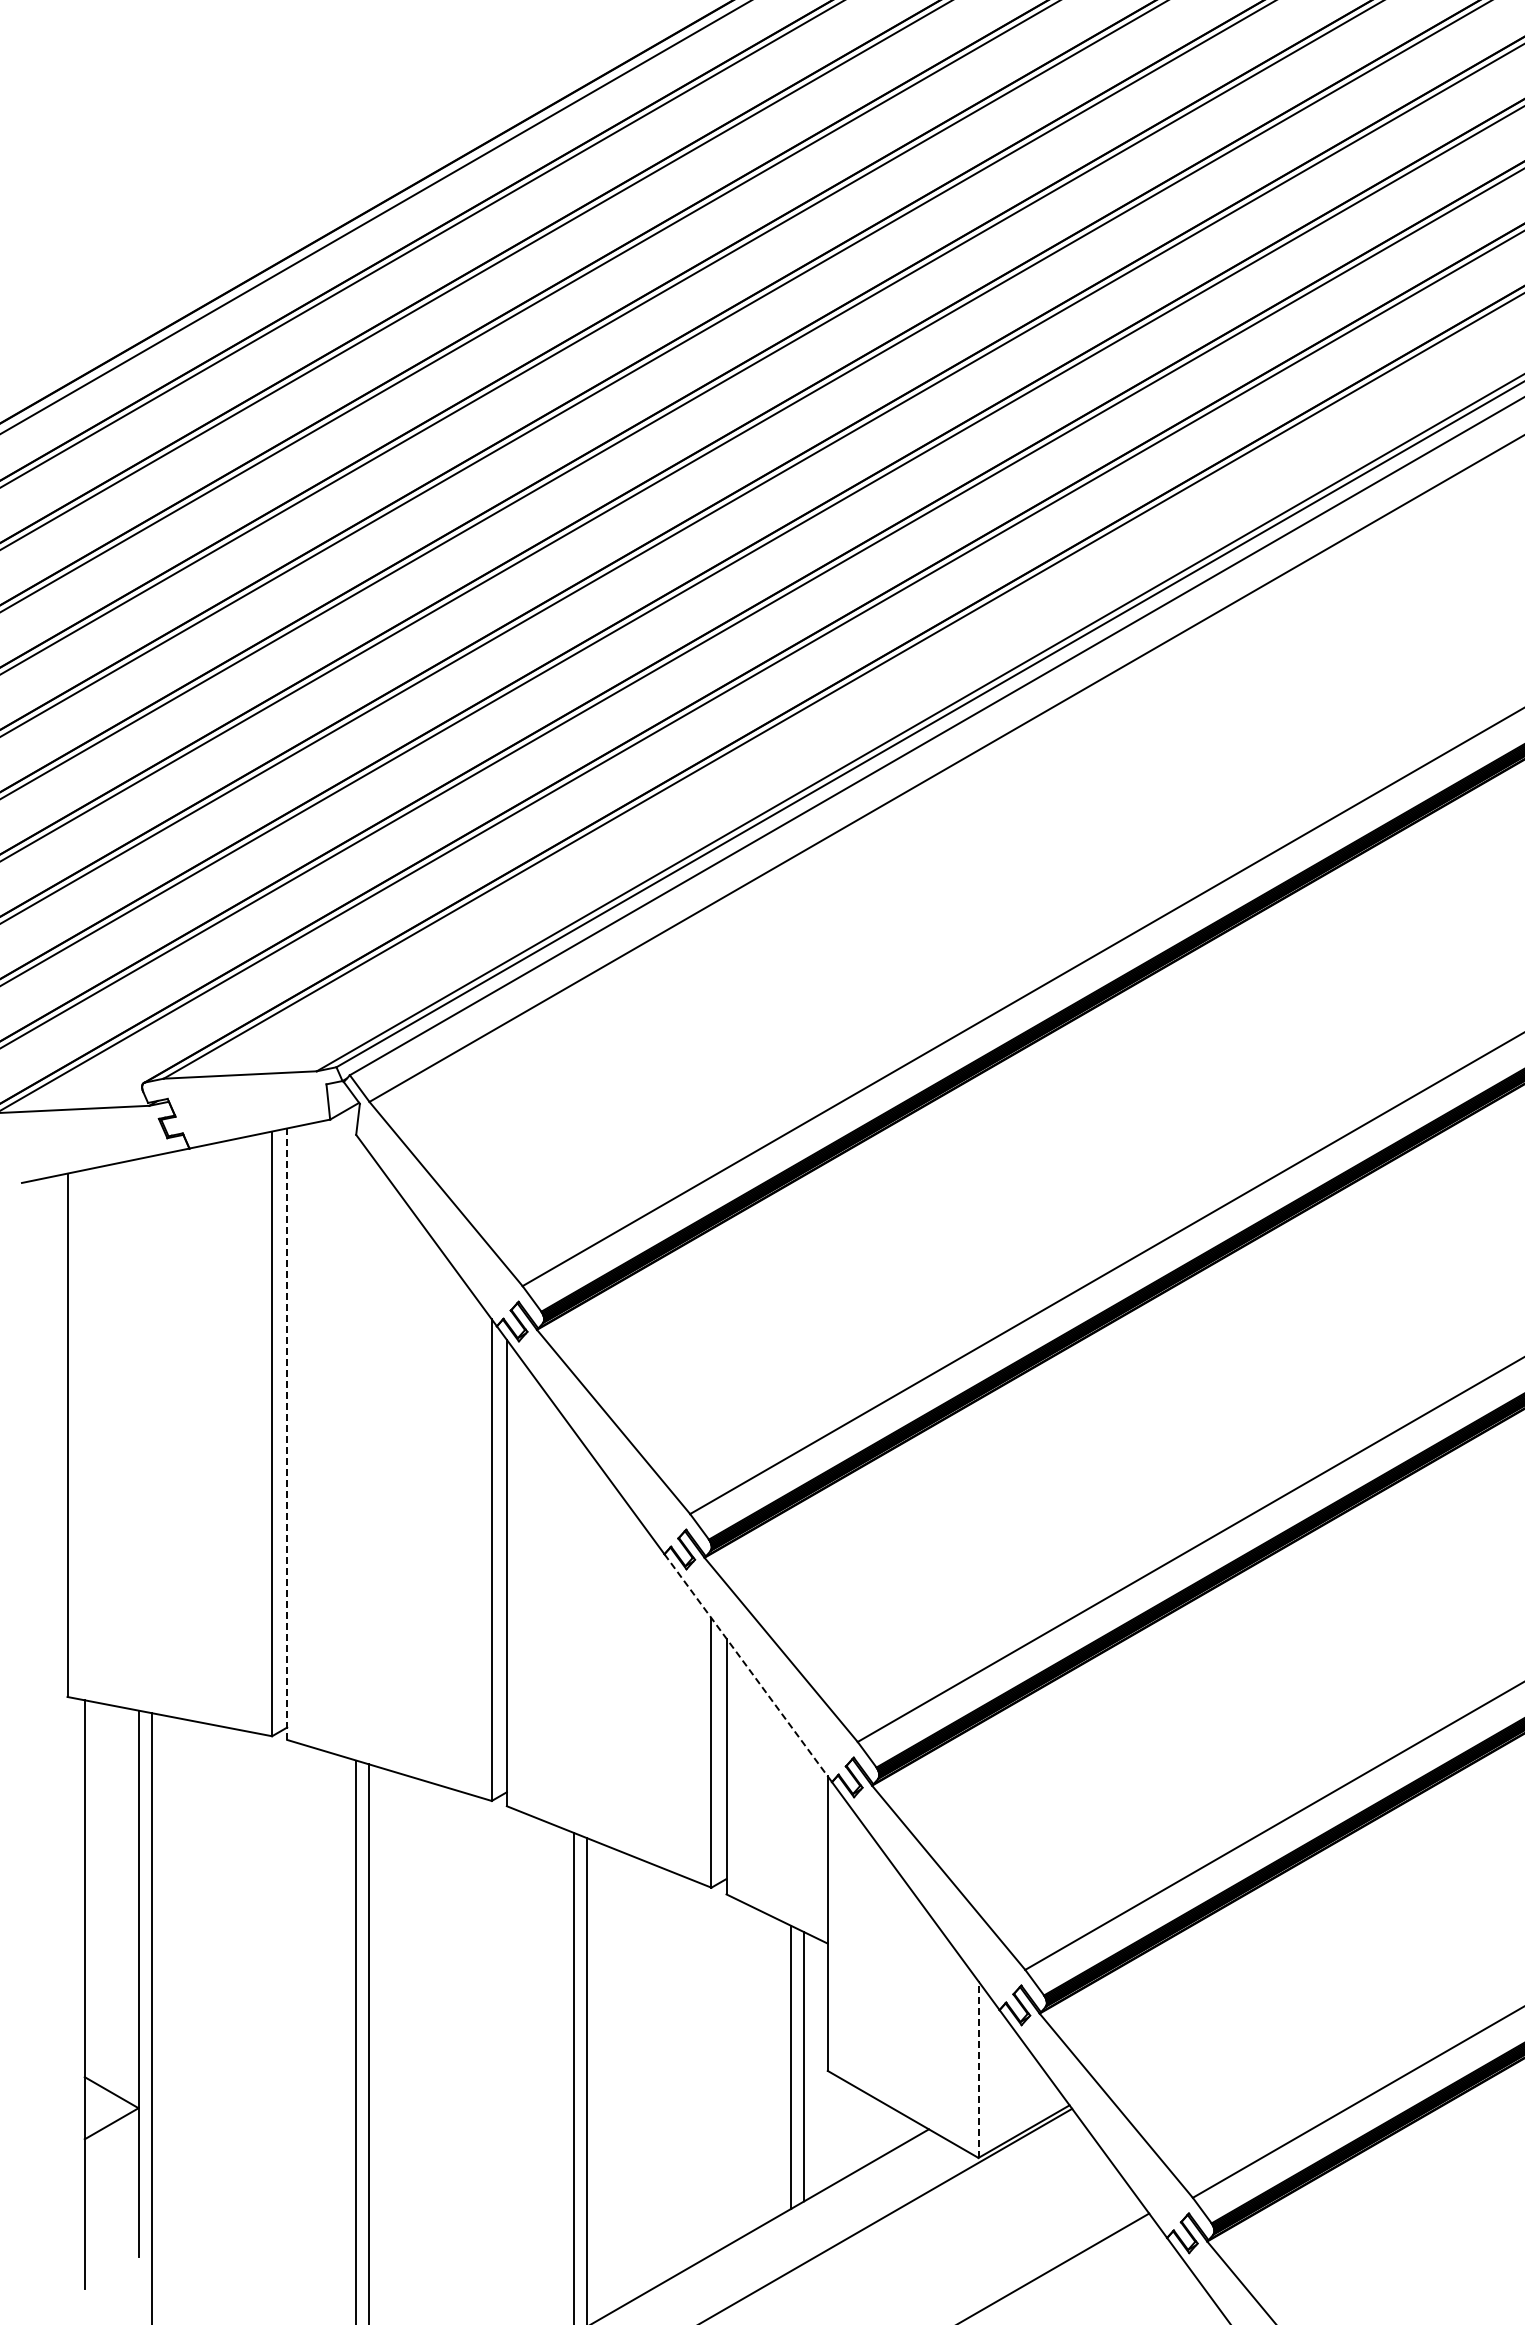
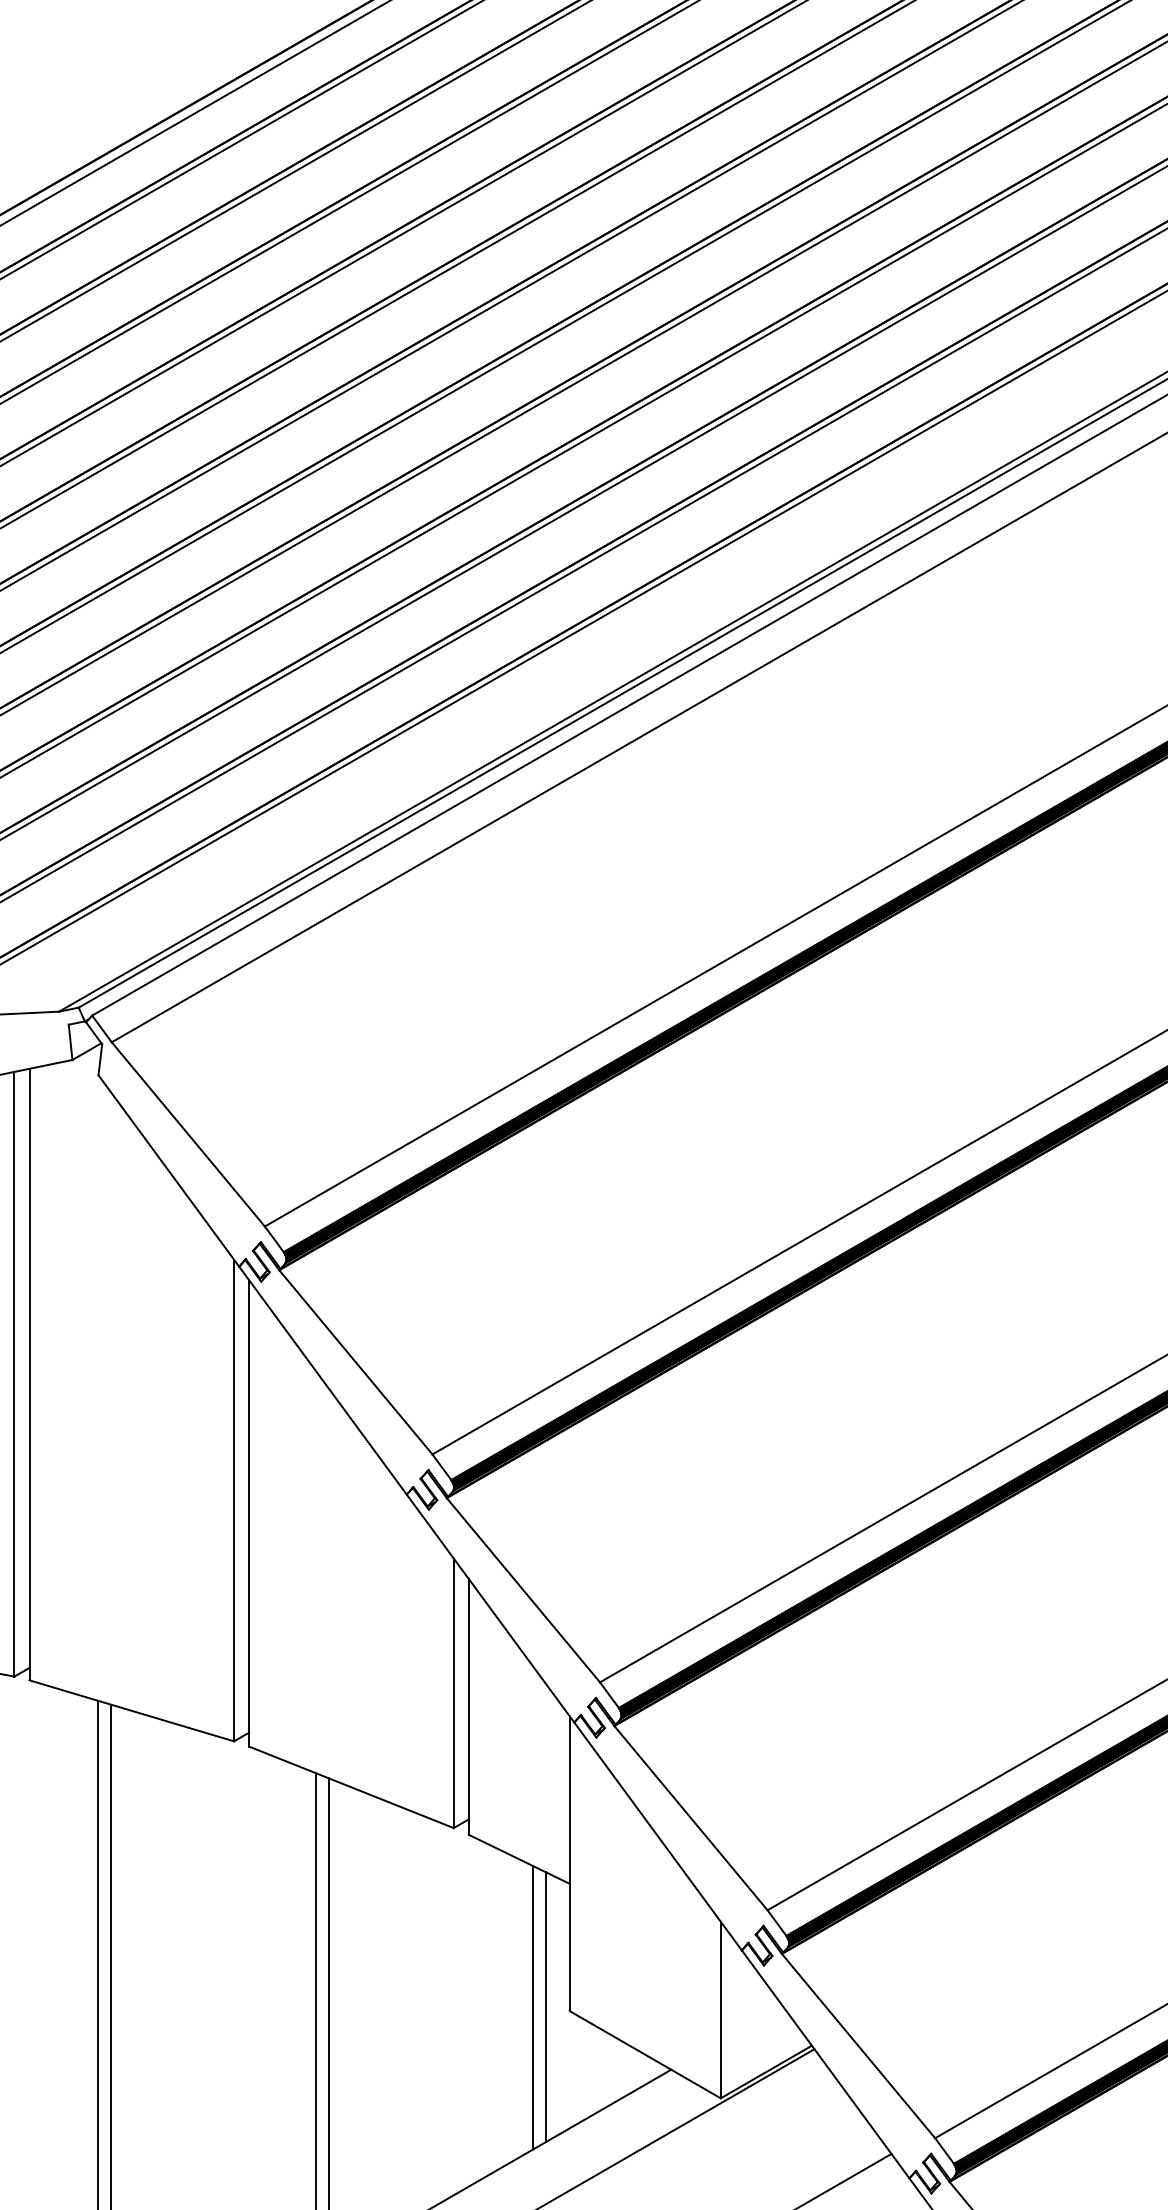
line: (287, 1434) -> (29, 1374), dashed -> solid
line: (748, 1668) -> (490, 1608), dashed -> solid
line: (978, 2069) -> (720, 2009), dashed -> solid

